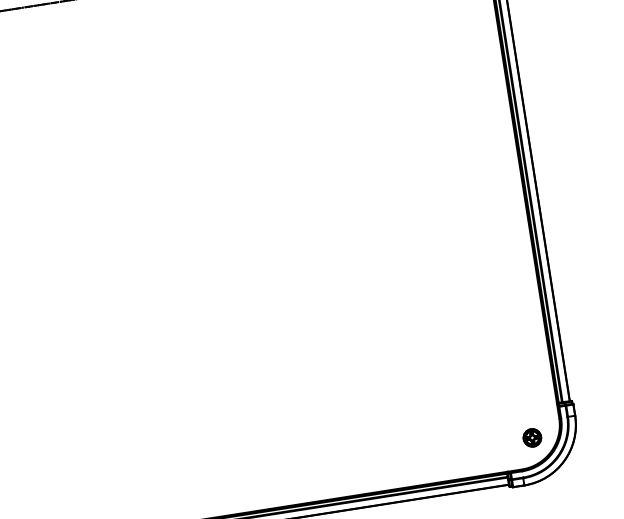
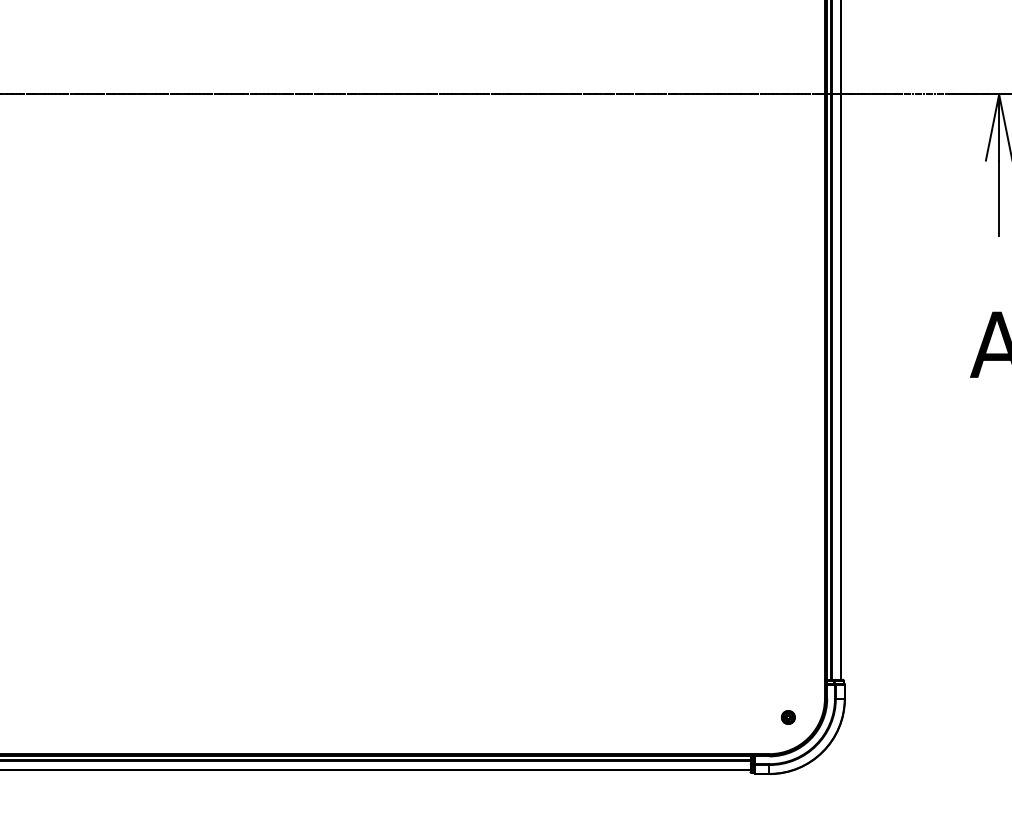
part: (532, 437) -> (788, 717), size x0.6

